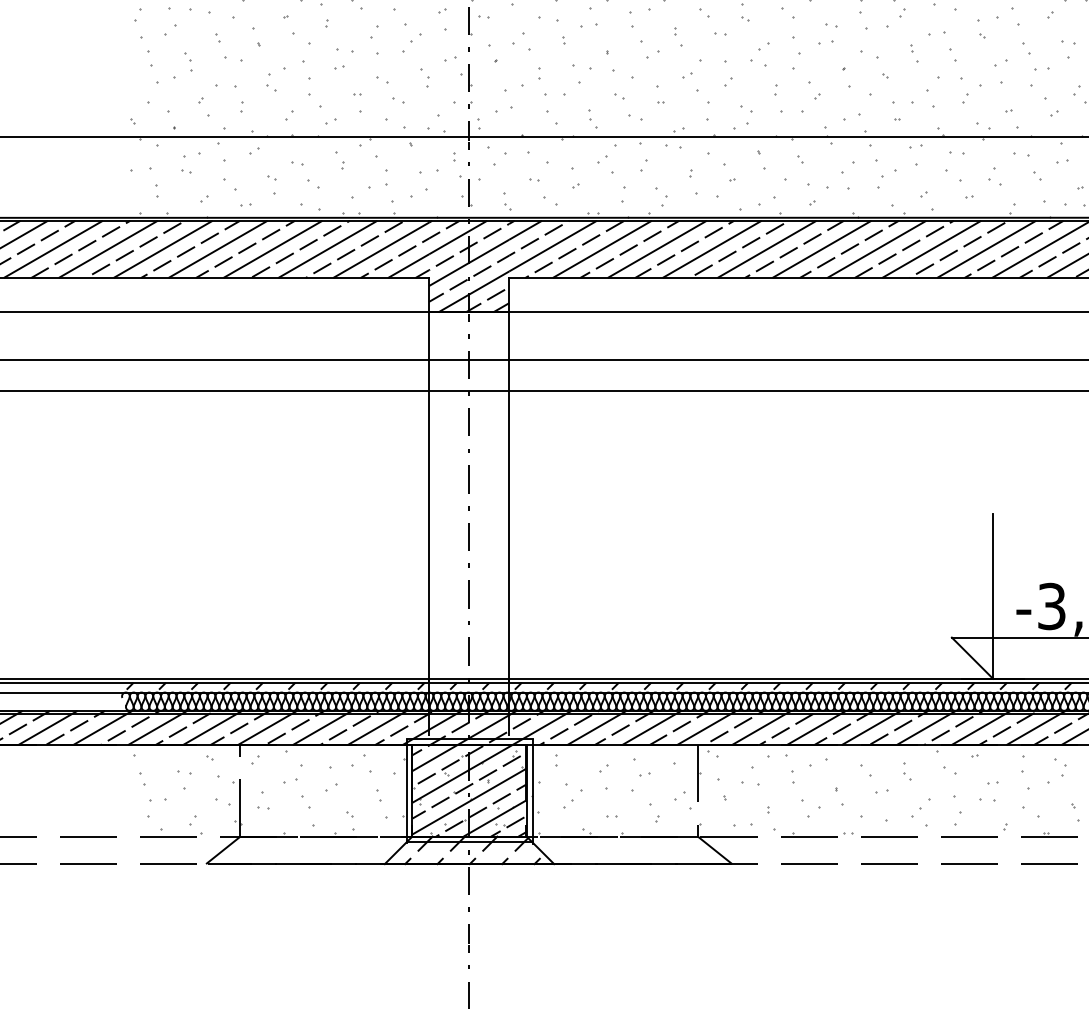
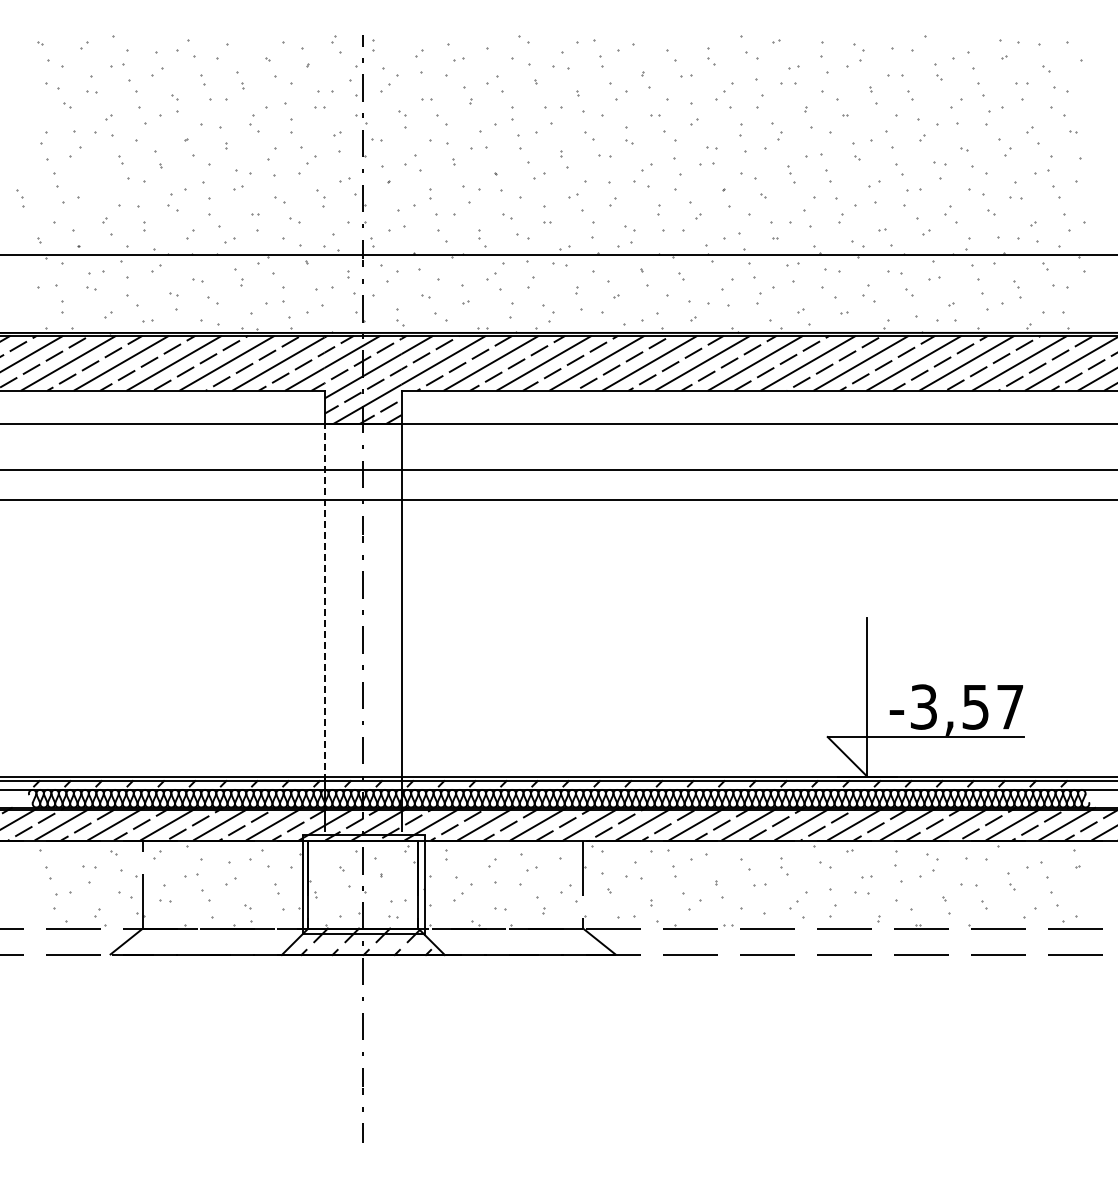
part: (189, 61) -> (20, 198), moved
line: (429, 497) -> (324, 602), solid -> dashed
hatch: (469, 790) -> (363, 884), removed

